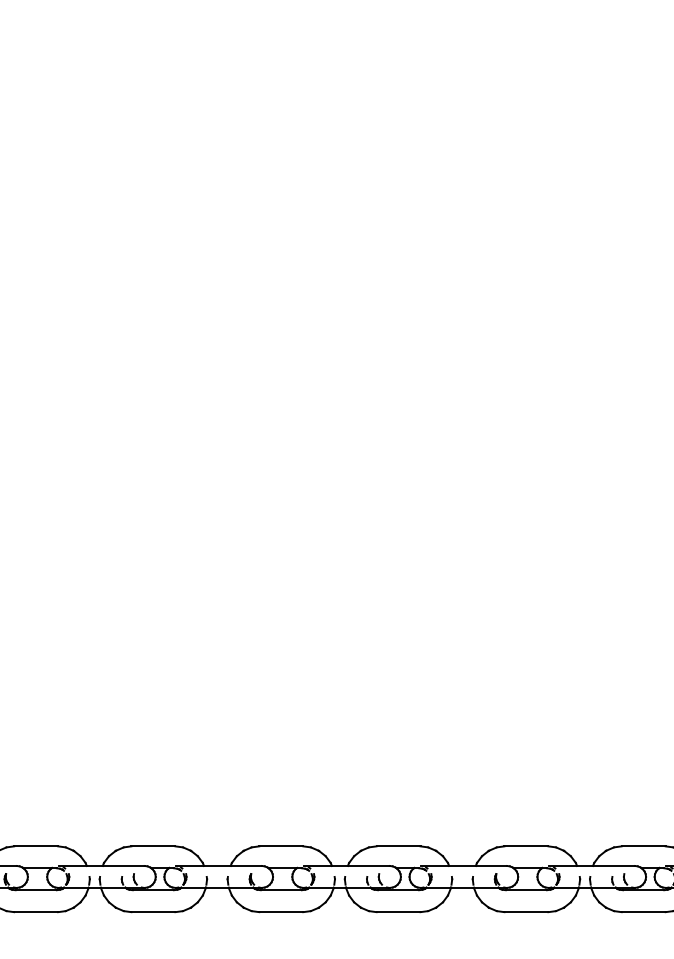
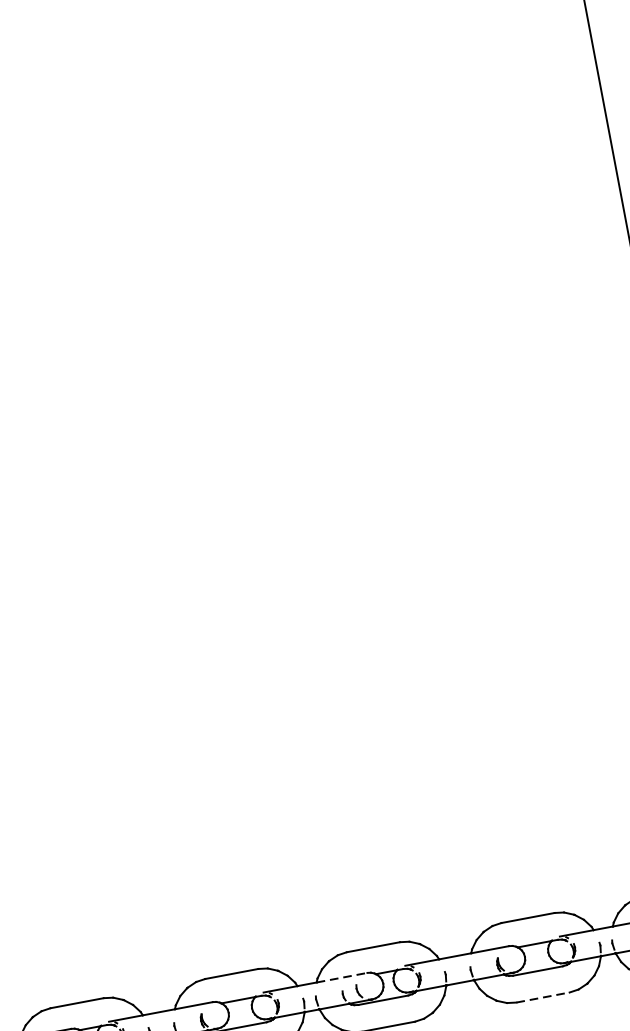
line: (368, 865) -> (341, 977), solid -> dashed
line: (526, 912) -> (543, 997), solid -> dashed

